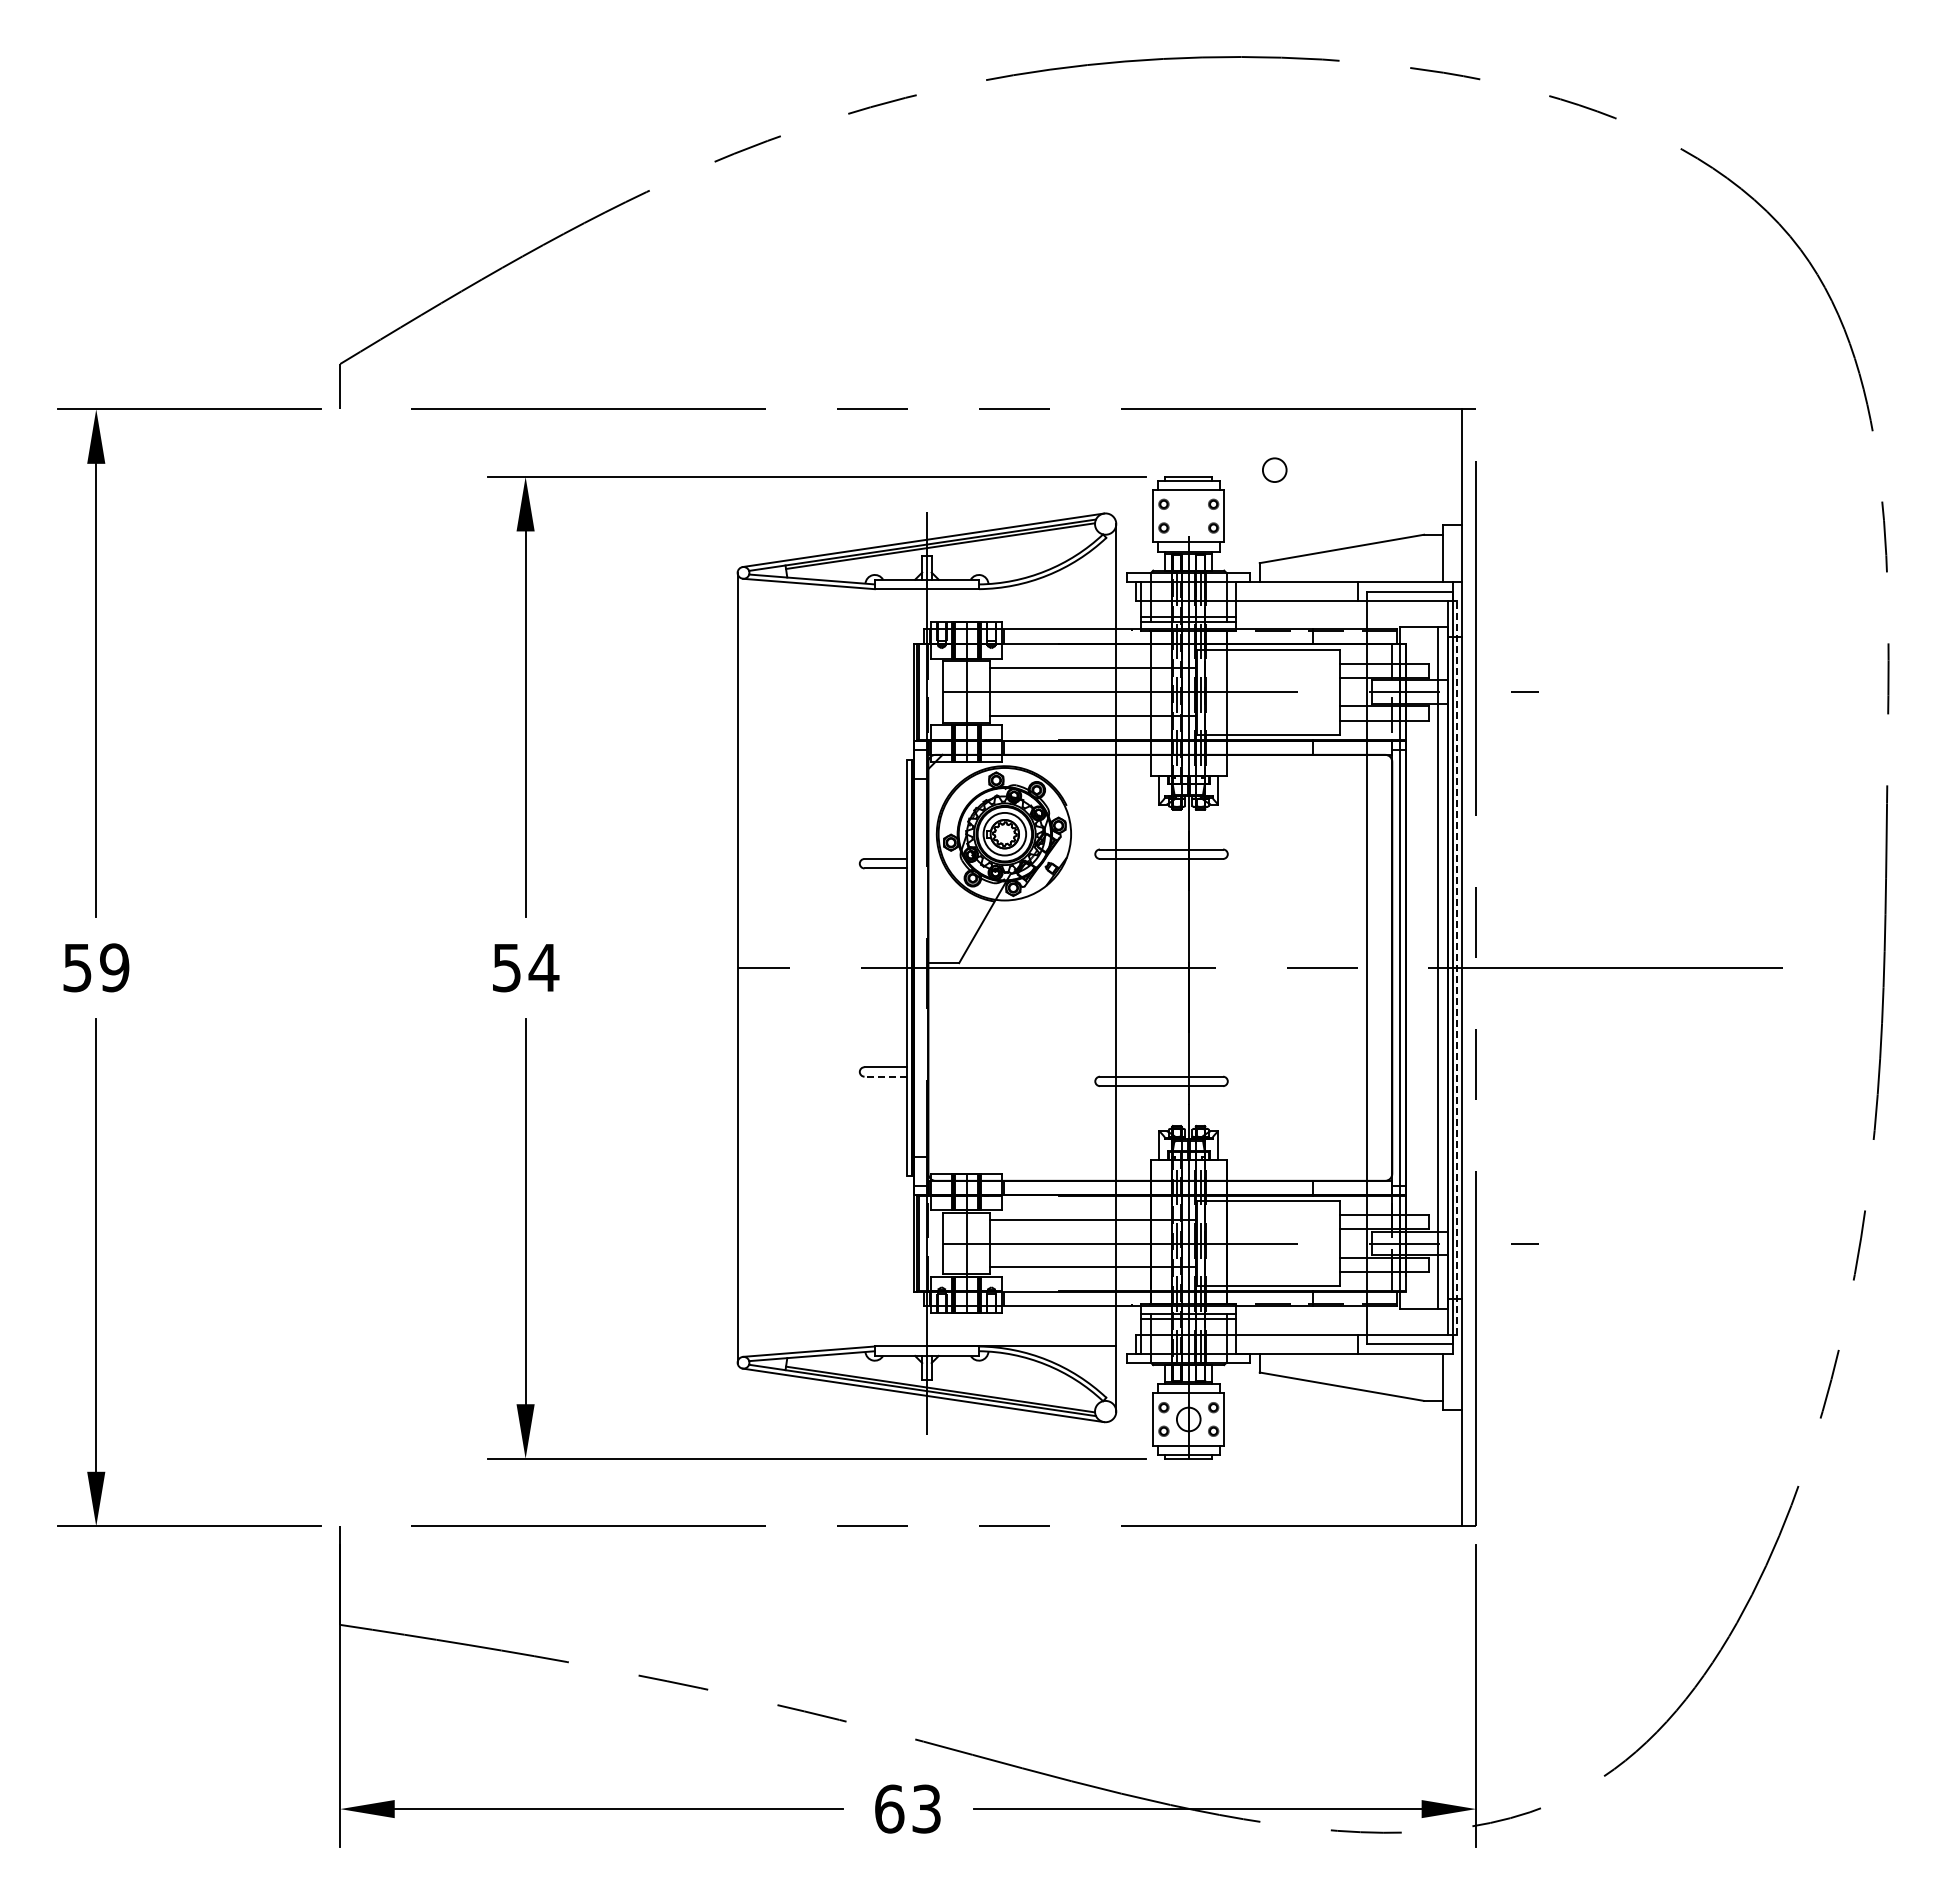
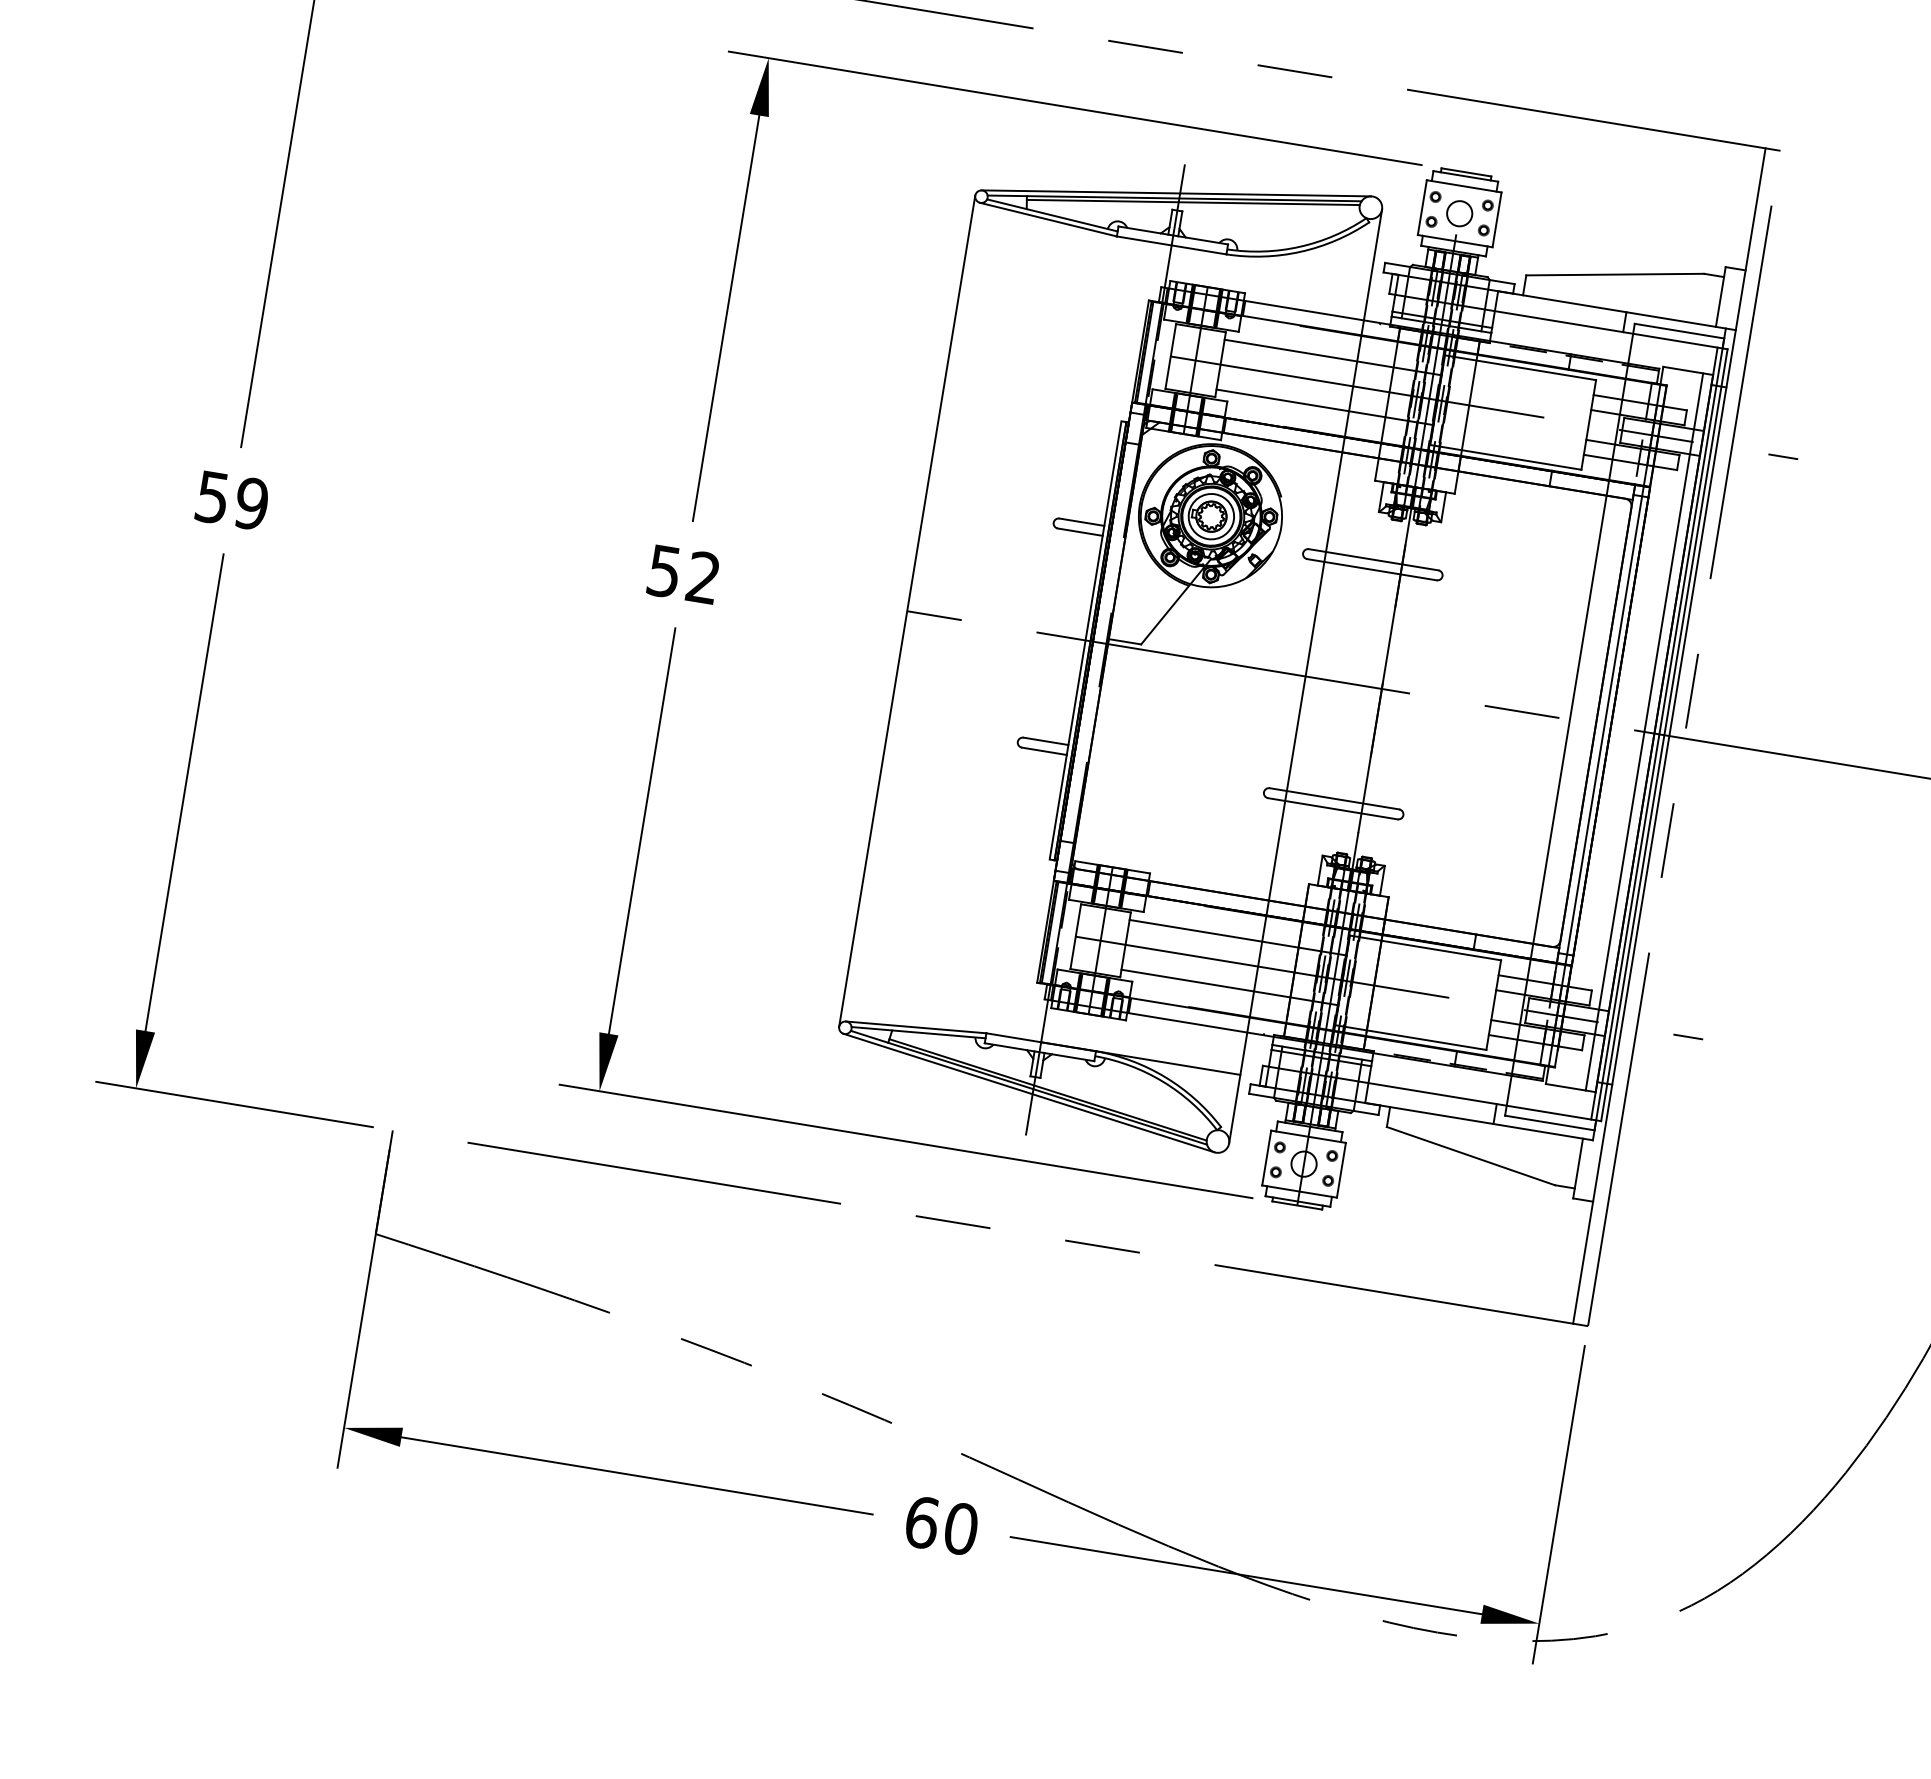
circle: (1274, 469) -> (1459, 212), moved
text: (543, 967) -> (703, 577), 54 -> 52
line: (1457, 967) -> (1664, 734), dashed -> solid
line: (885, 1076) -> (1044, 751), dashed -> solid
text: (926, 1808) -> (961, 1528), 63 -> 60

